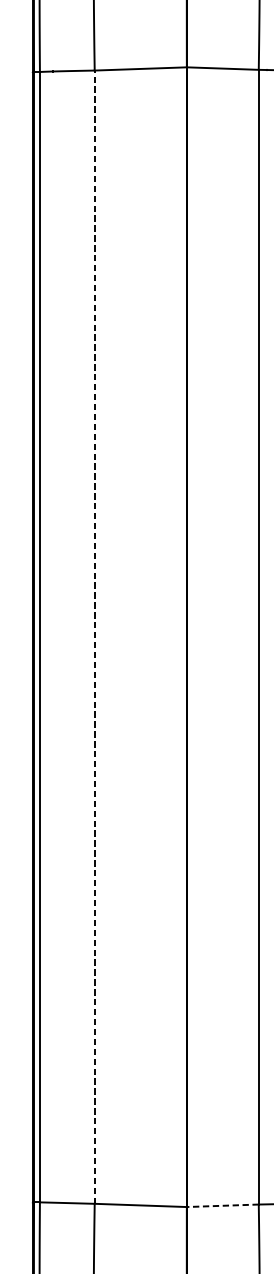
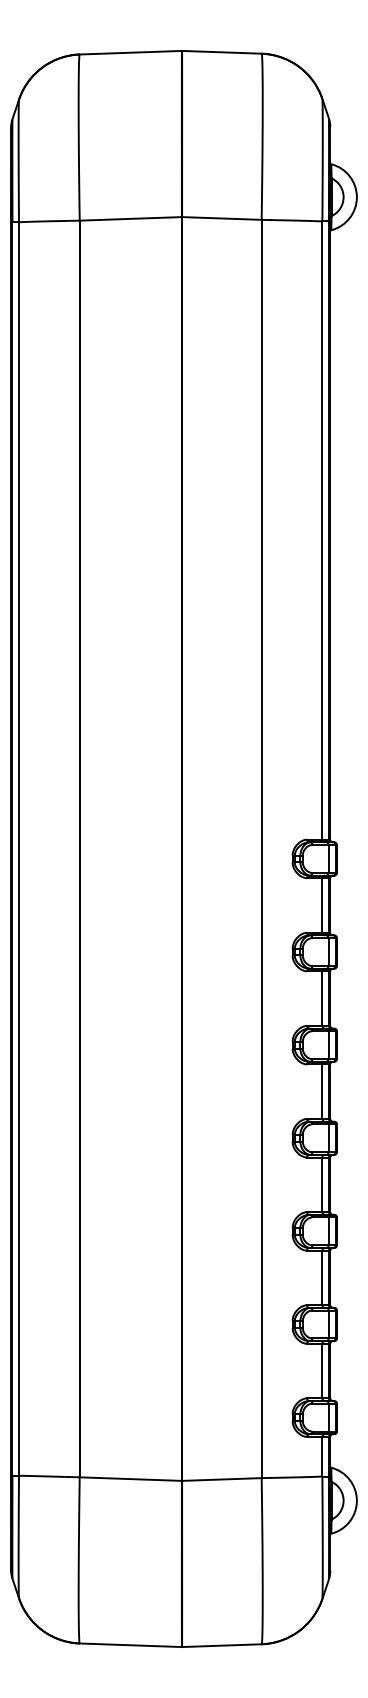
line: (94, 636) -> (79, 848), dashed -> solid
line: (222, 1205) -> (221, 1479), dashed -> solid

